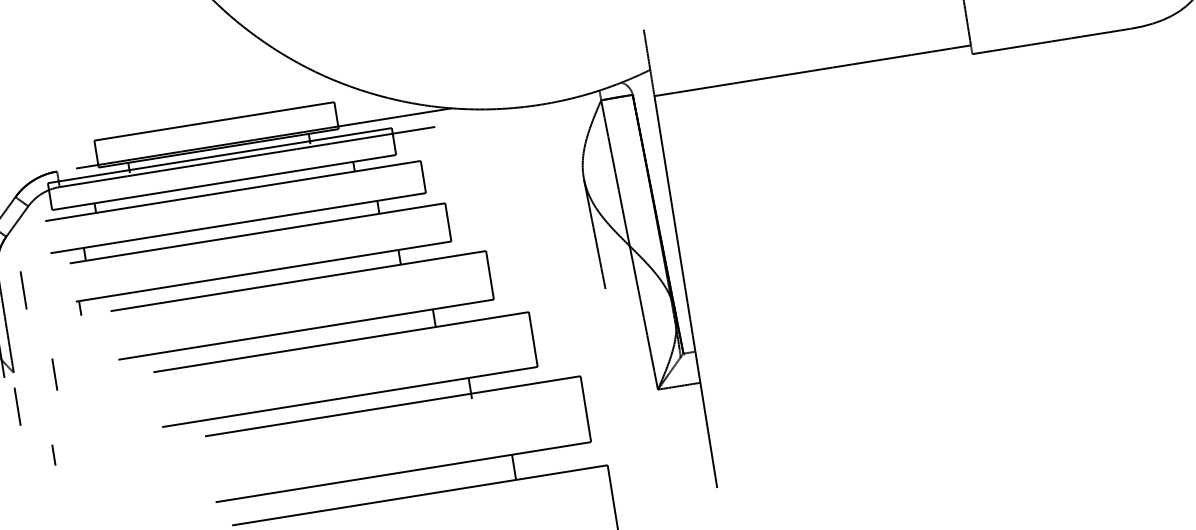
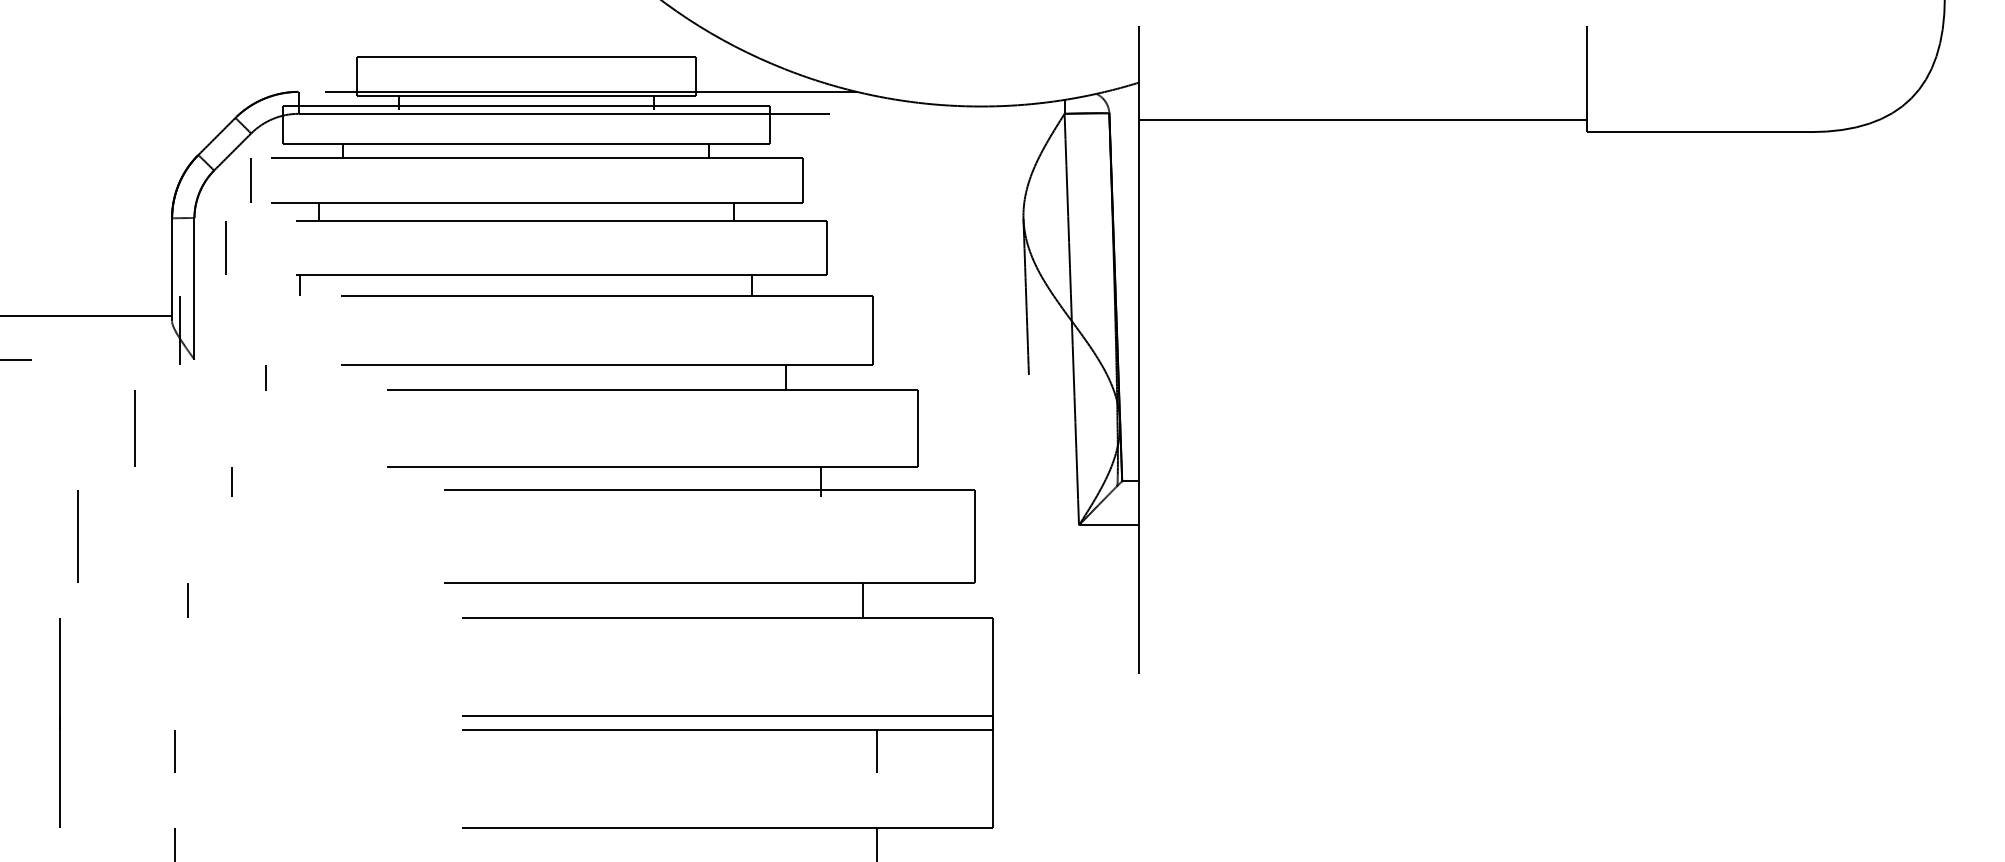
line: (54, 374) -> (250, 180), moved
line: (66, 377) -> (265, 377), added
line: (17, 406) -> (191, 406), removed

